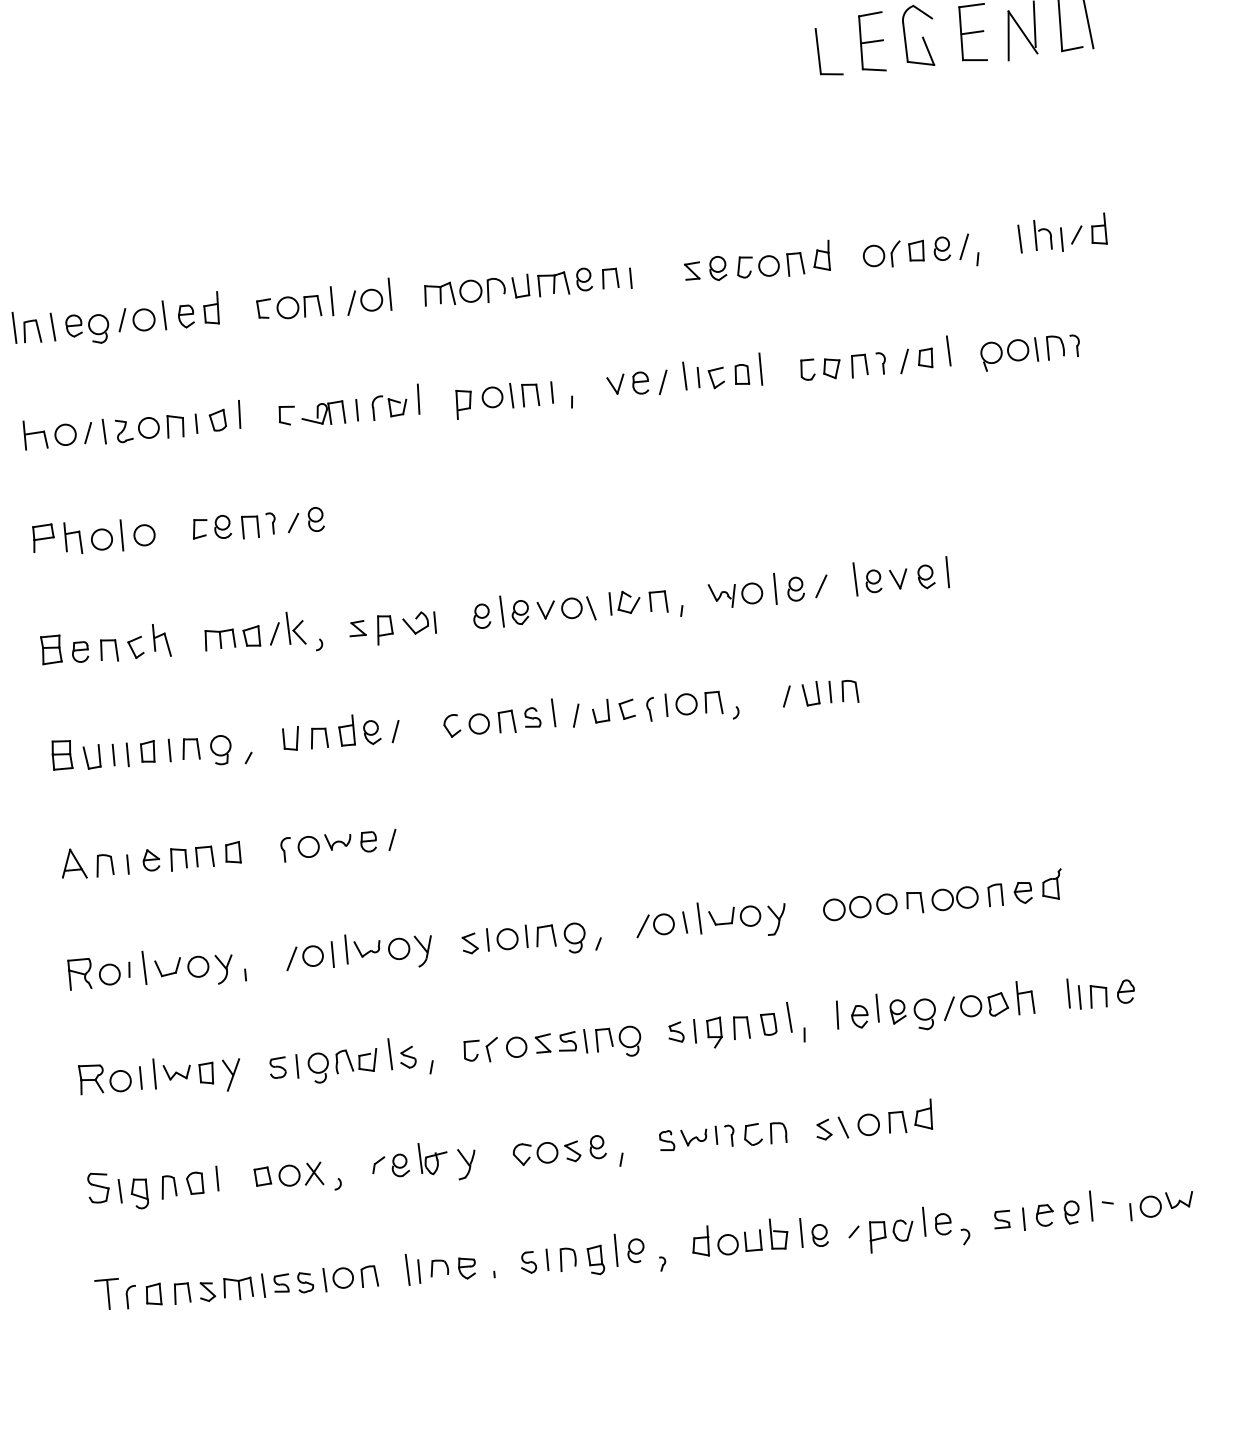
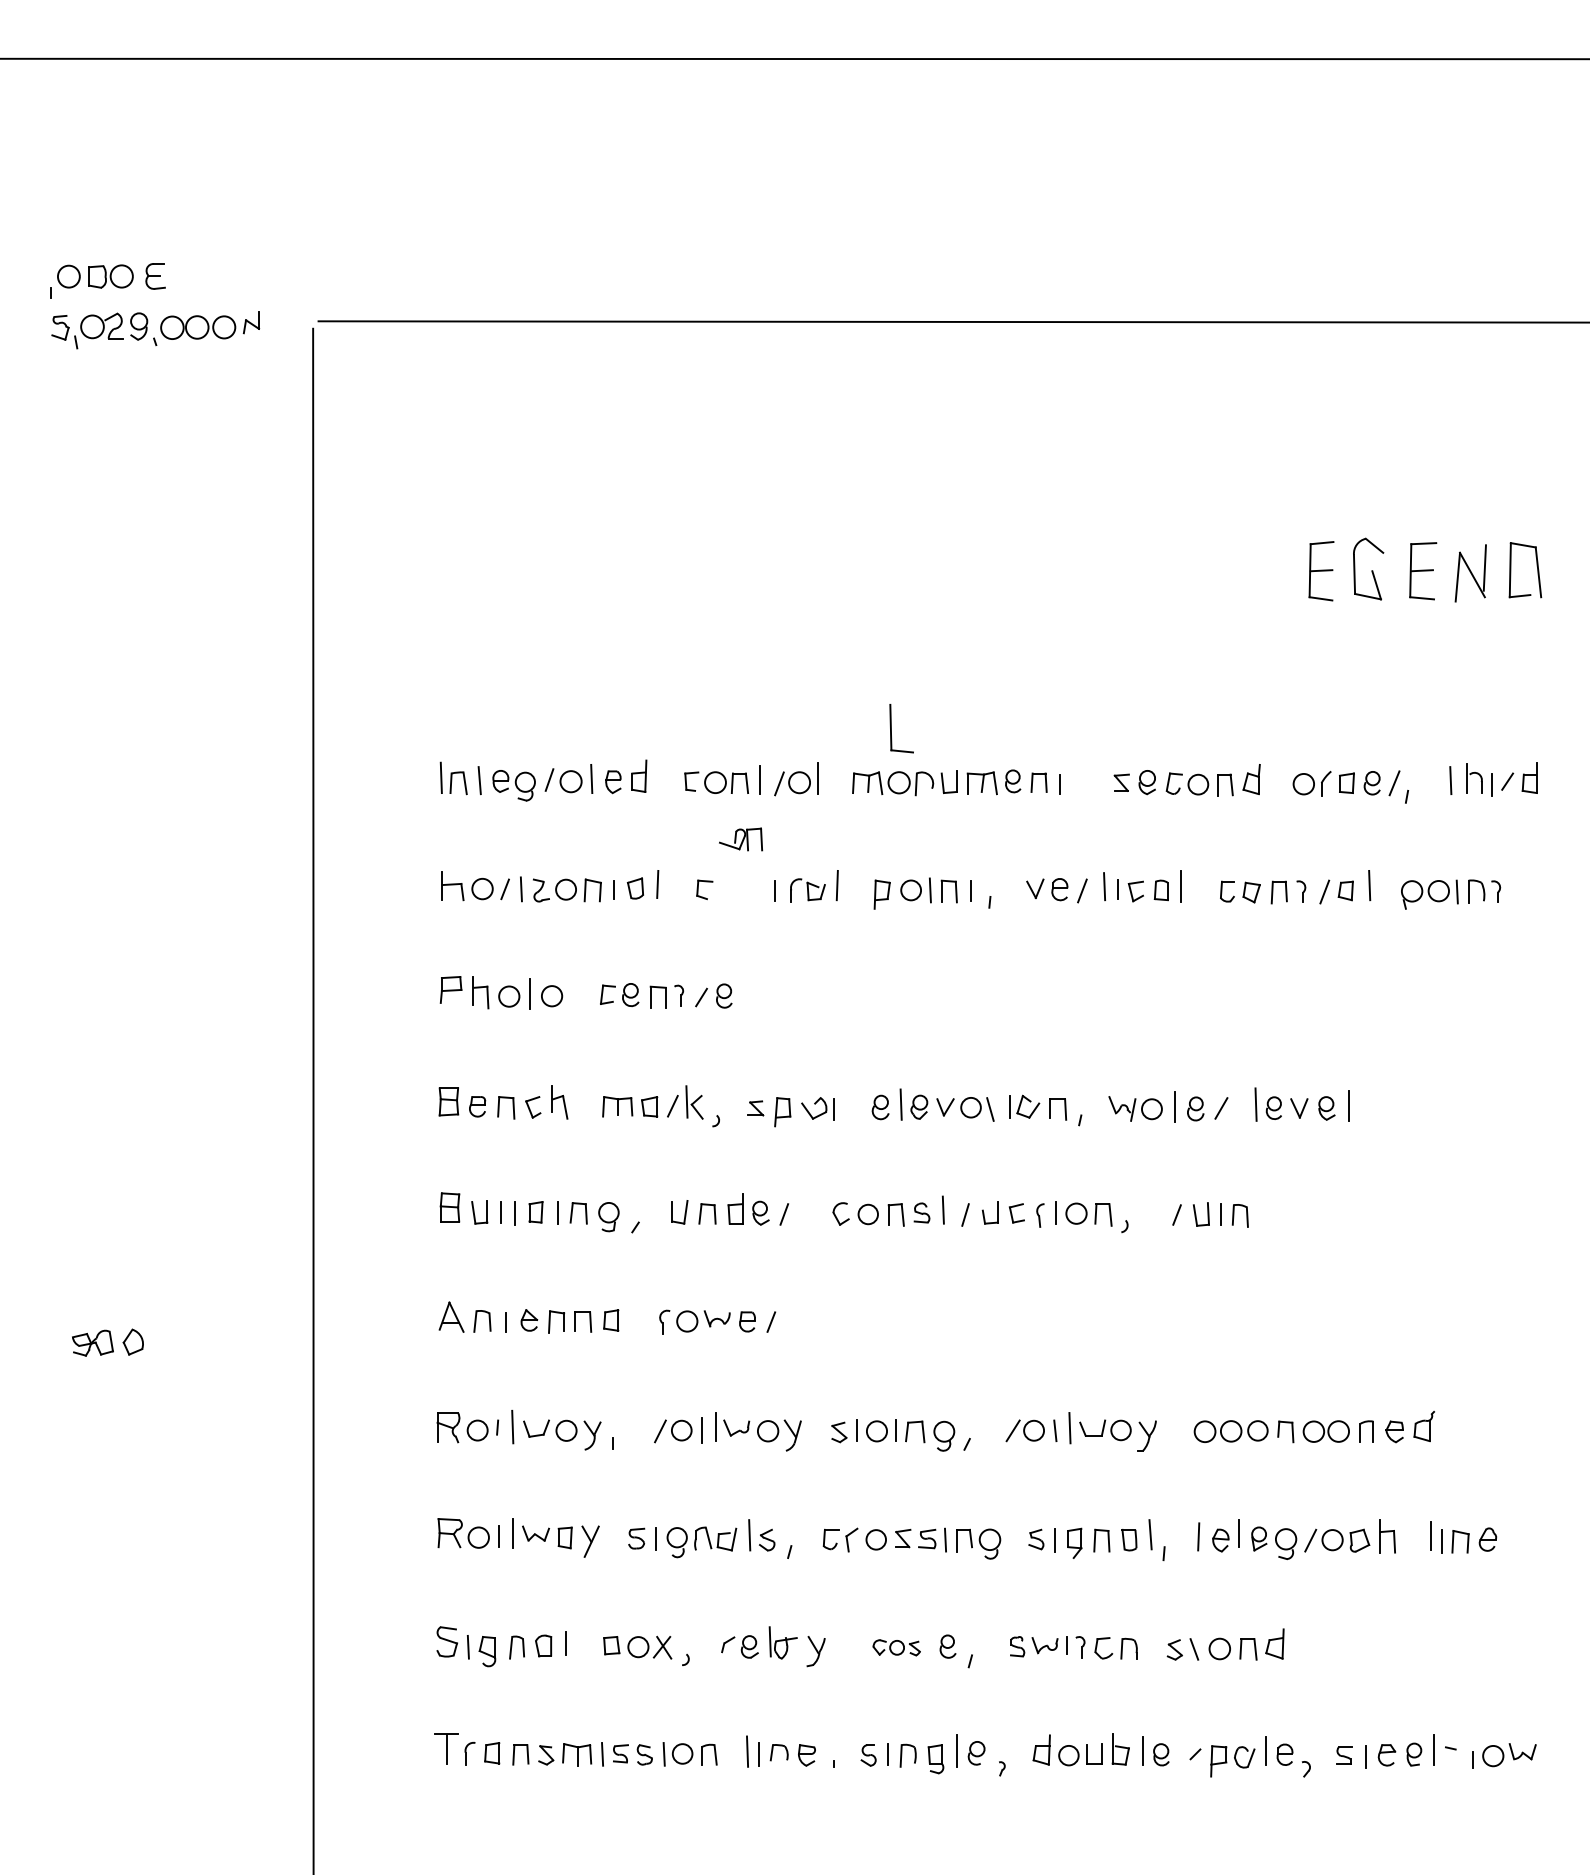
part: (819, 52) -> (891, 728), moved
part: (323, 413) -> (741, 839), moved
part: (546, 1152) -> (896, 1647), size x0.7

